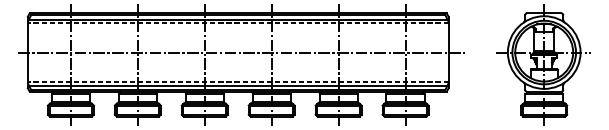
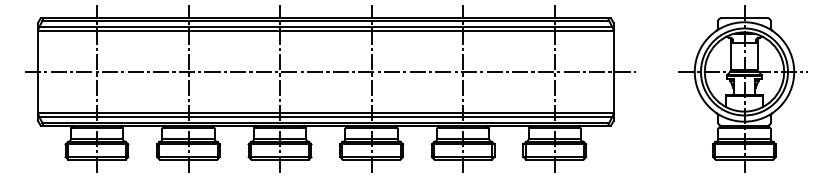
line: (237, 22) -> (325, 31), dashed -> solid
line: (237, 82) -> (325, 112), dashed -> solid

